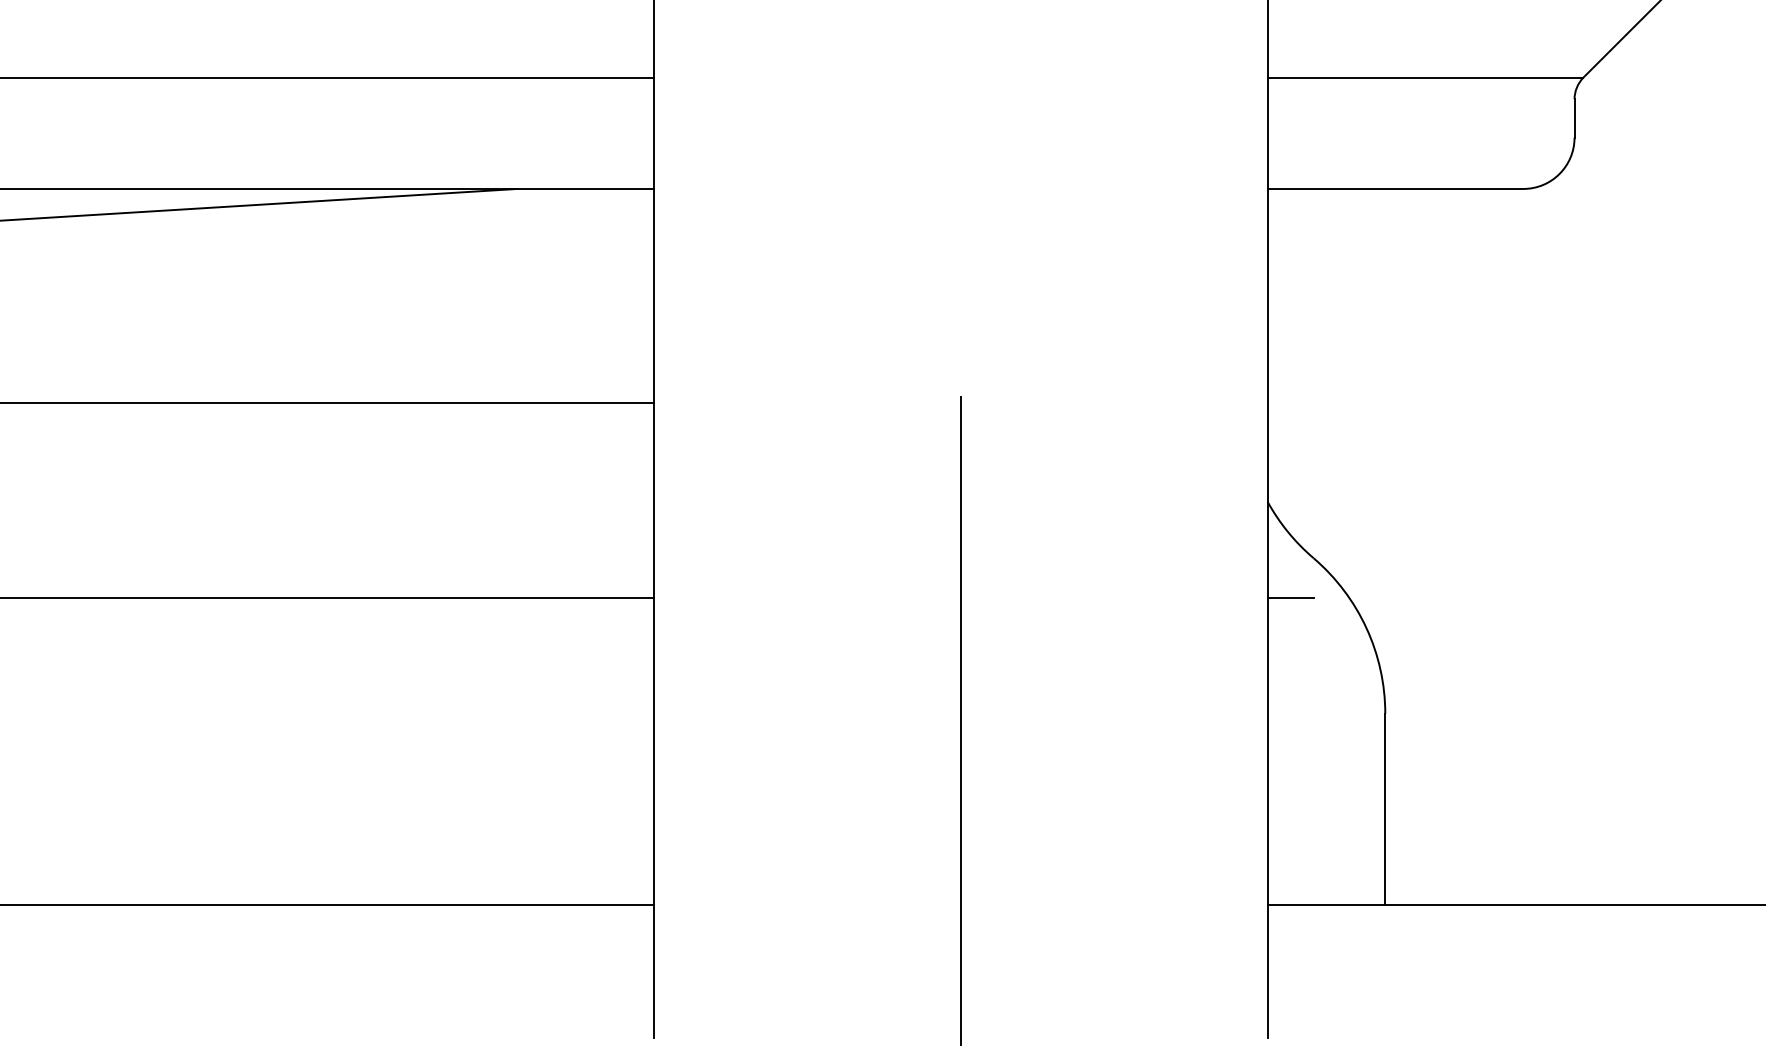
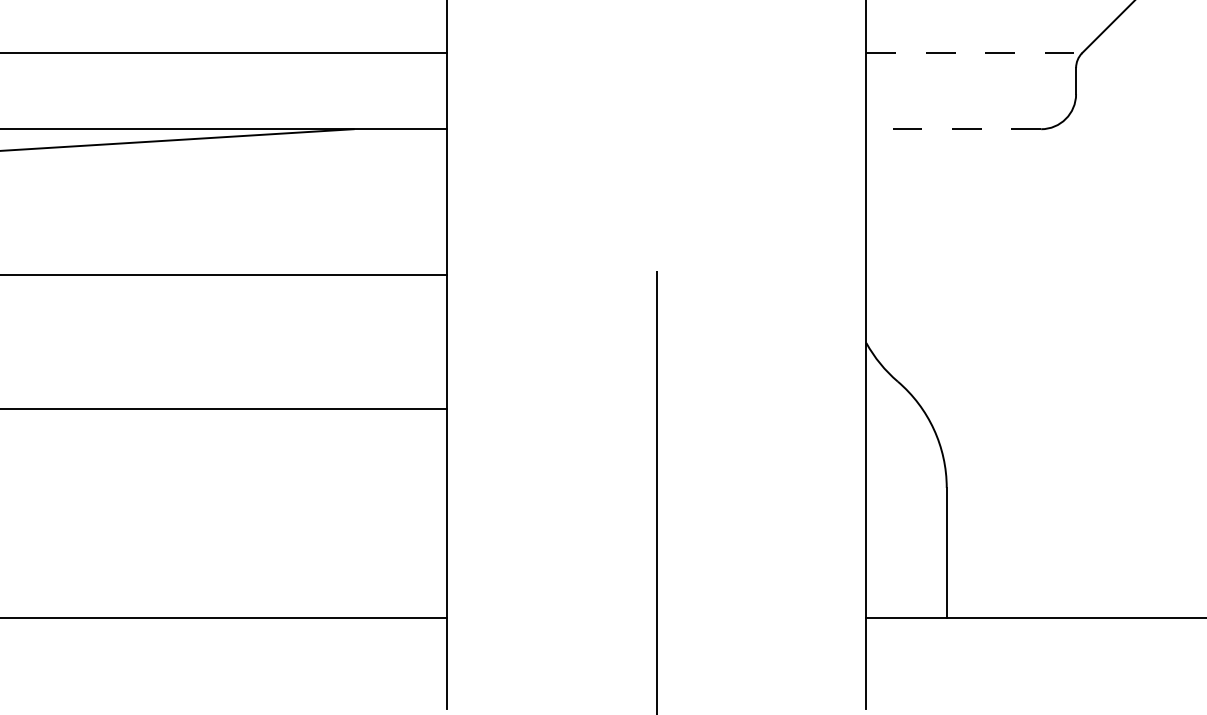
line: (1425, 78) -> (974, 53), solid -> dashed
line: (1395, 189) -> (953, 129), solid -> dashed
line: (1289, 597) -> (881, 408), removed

